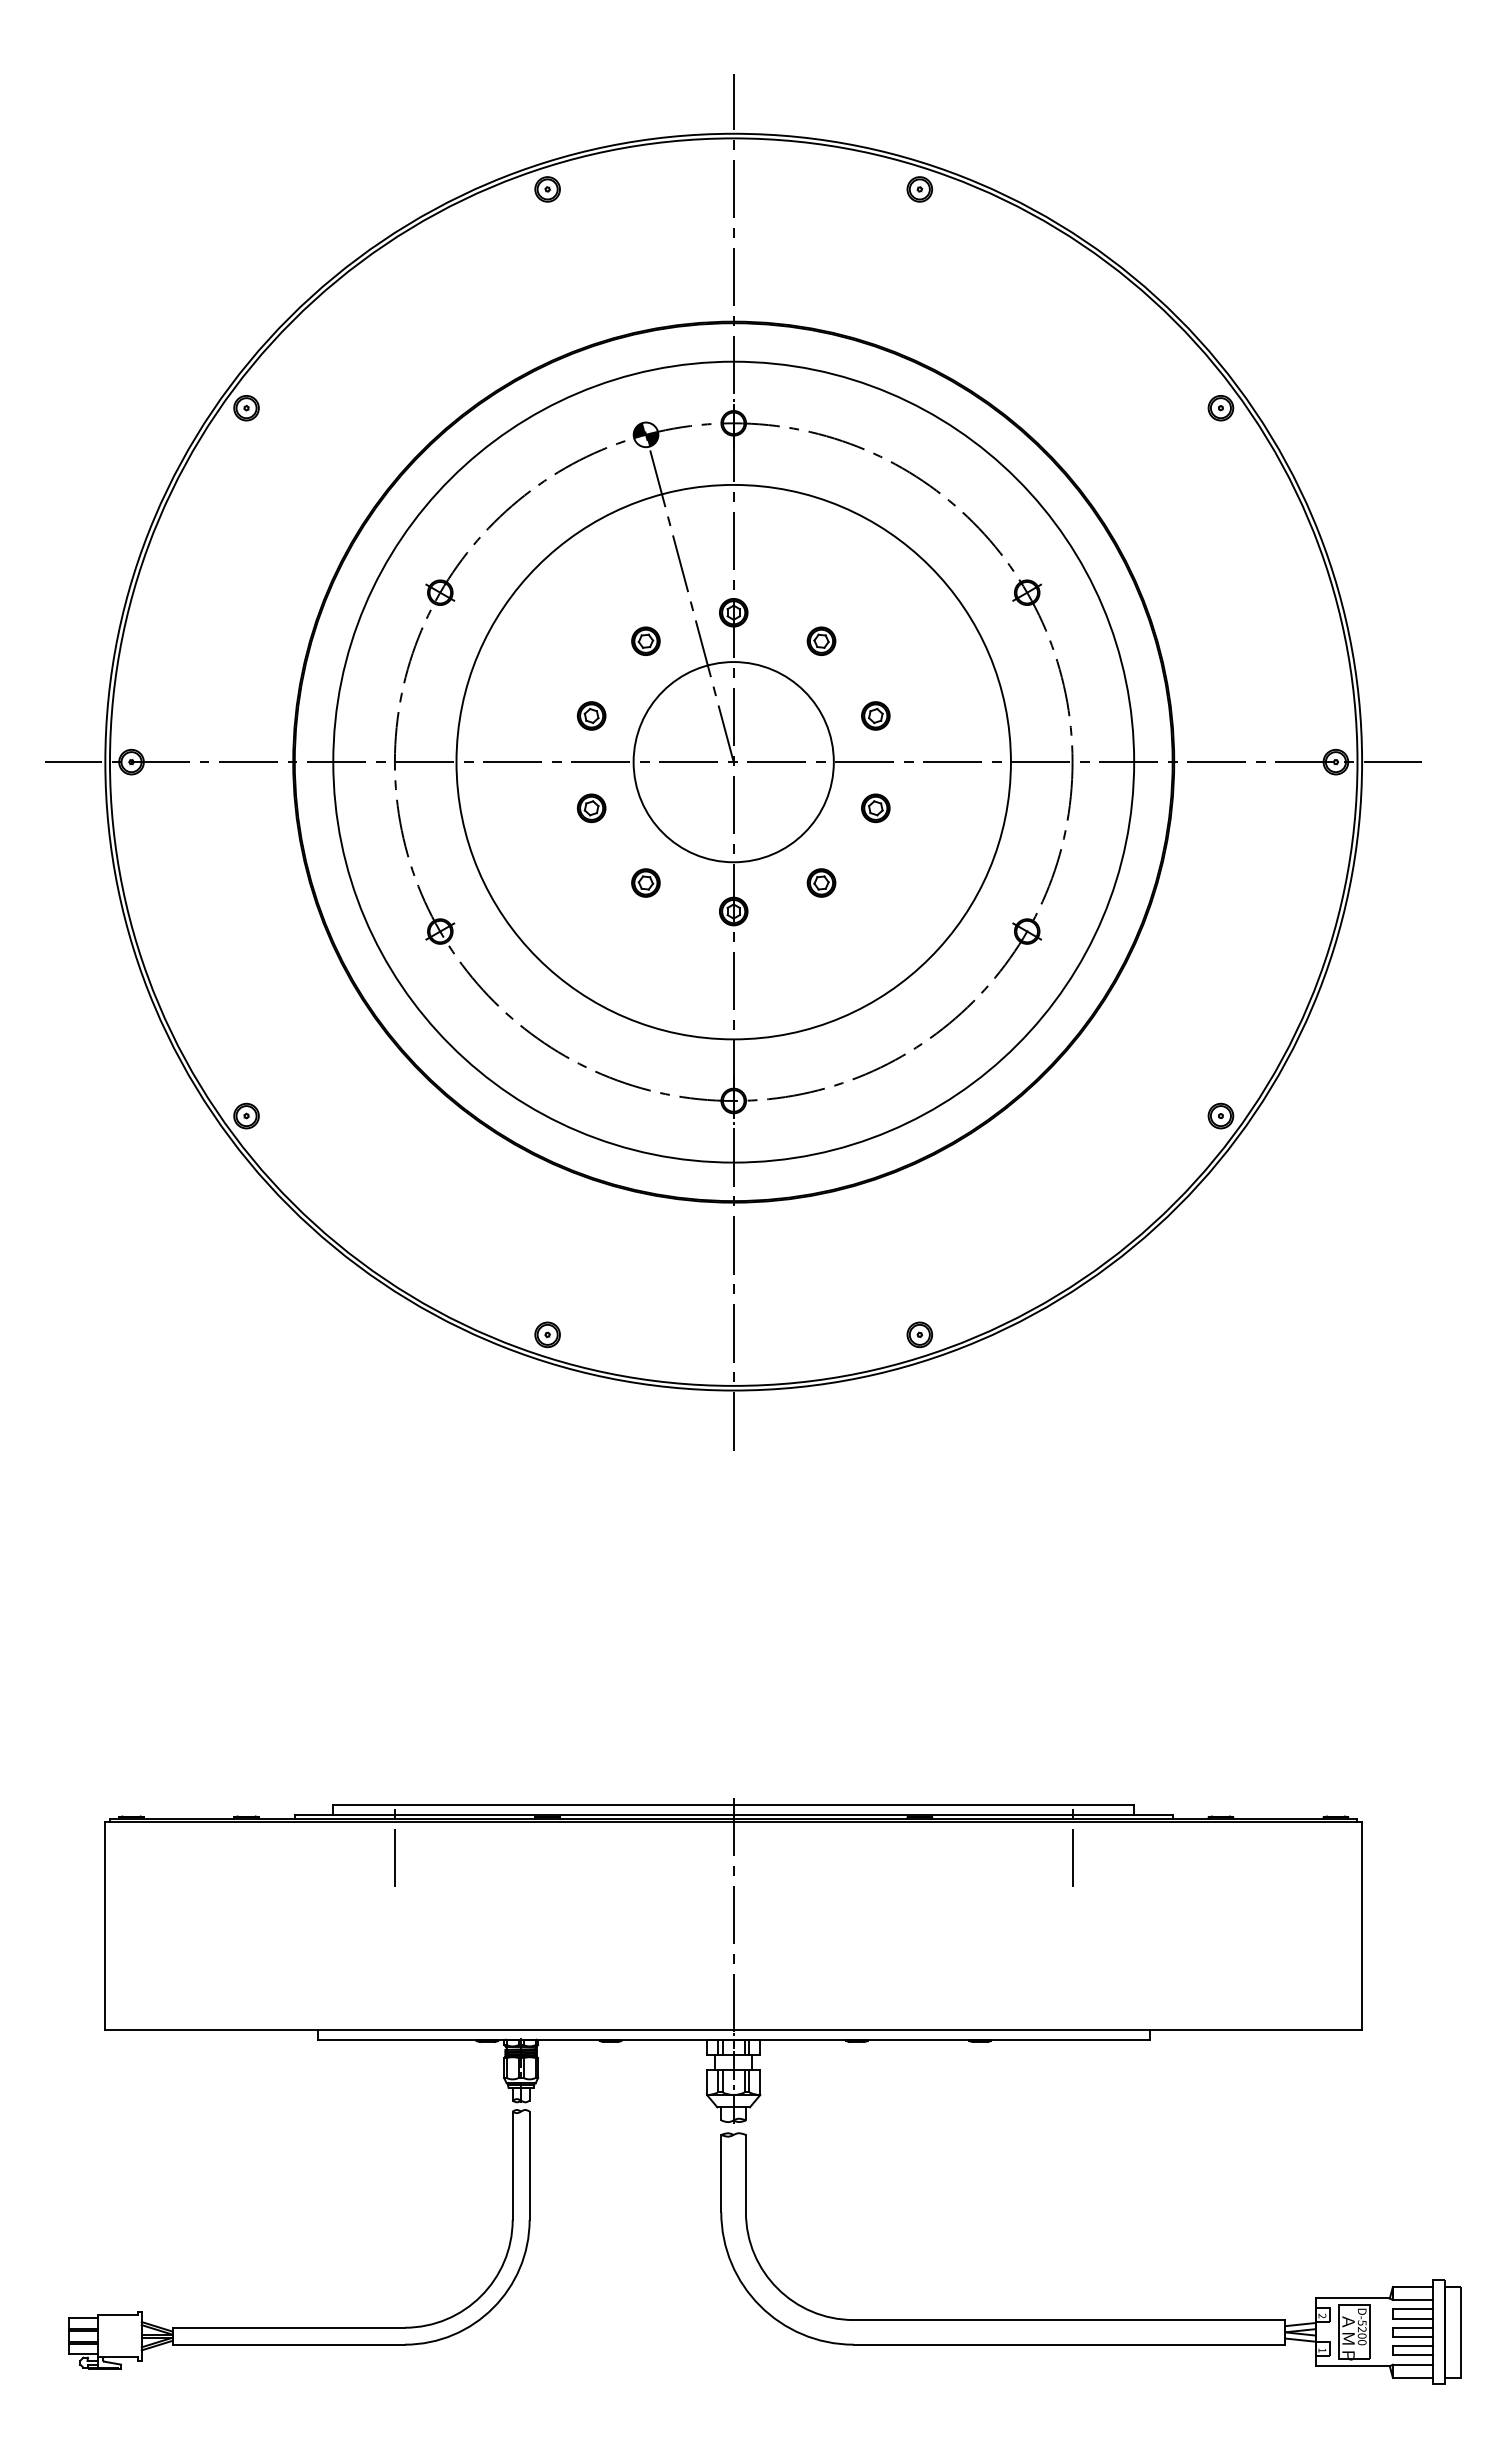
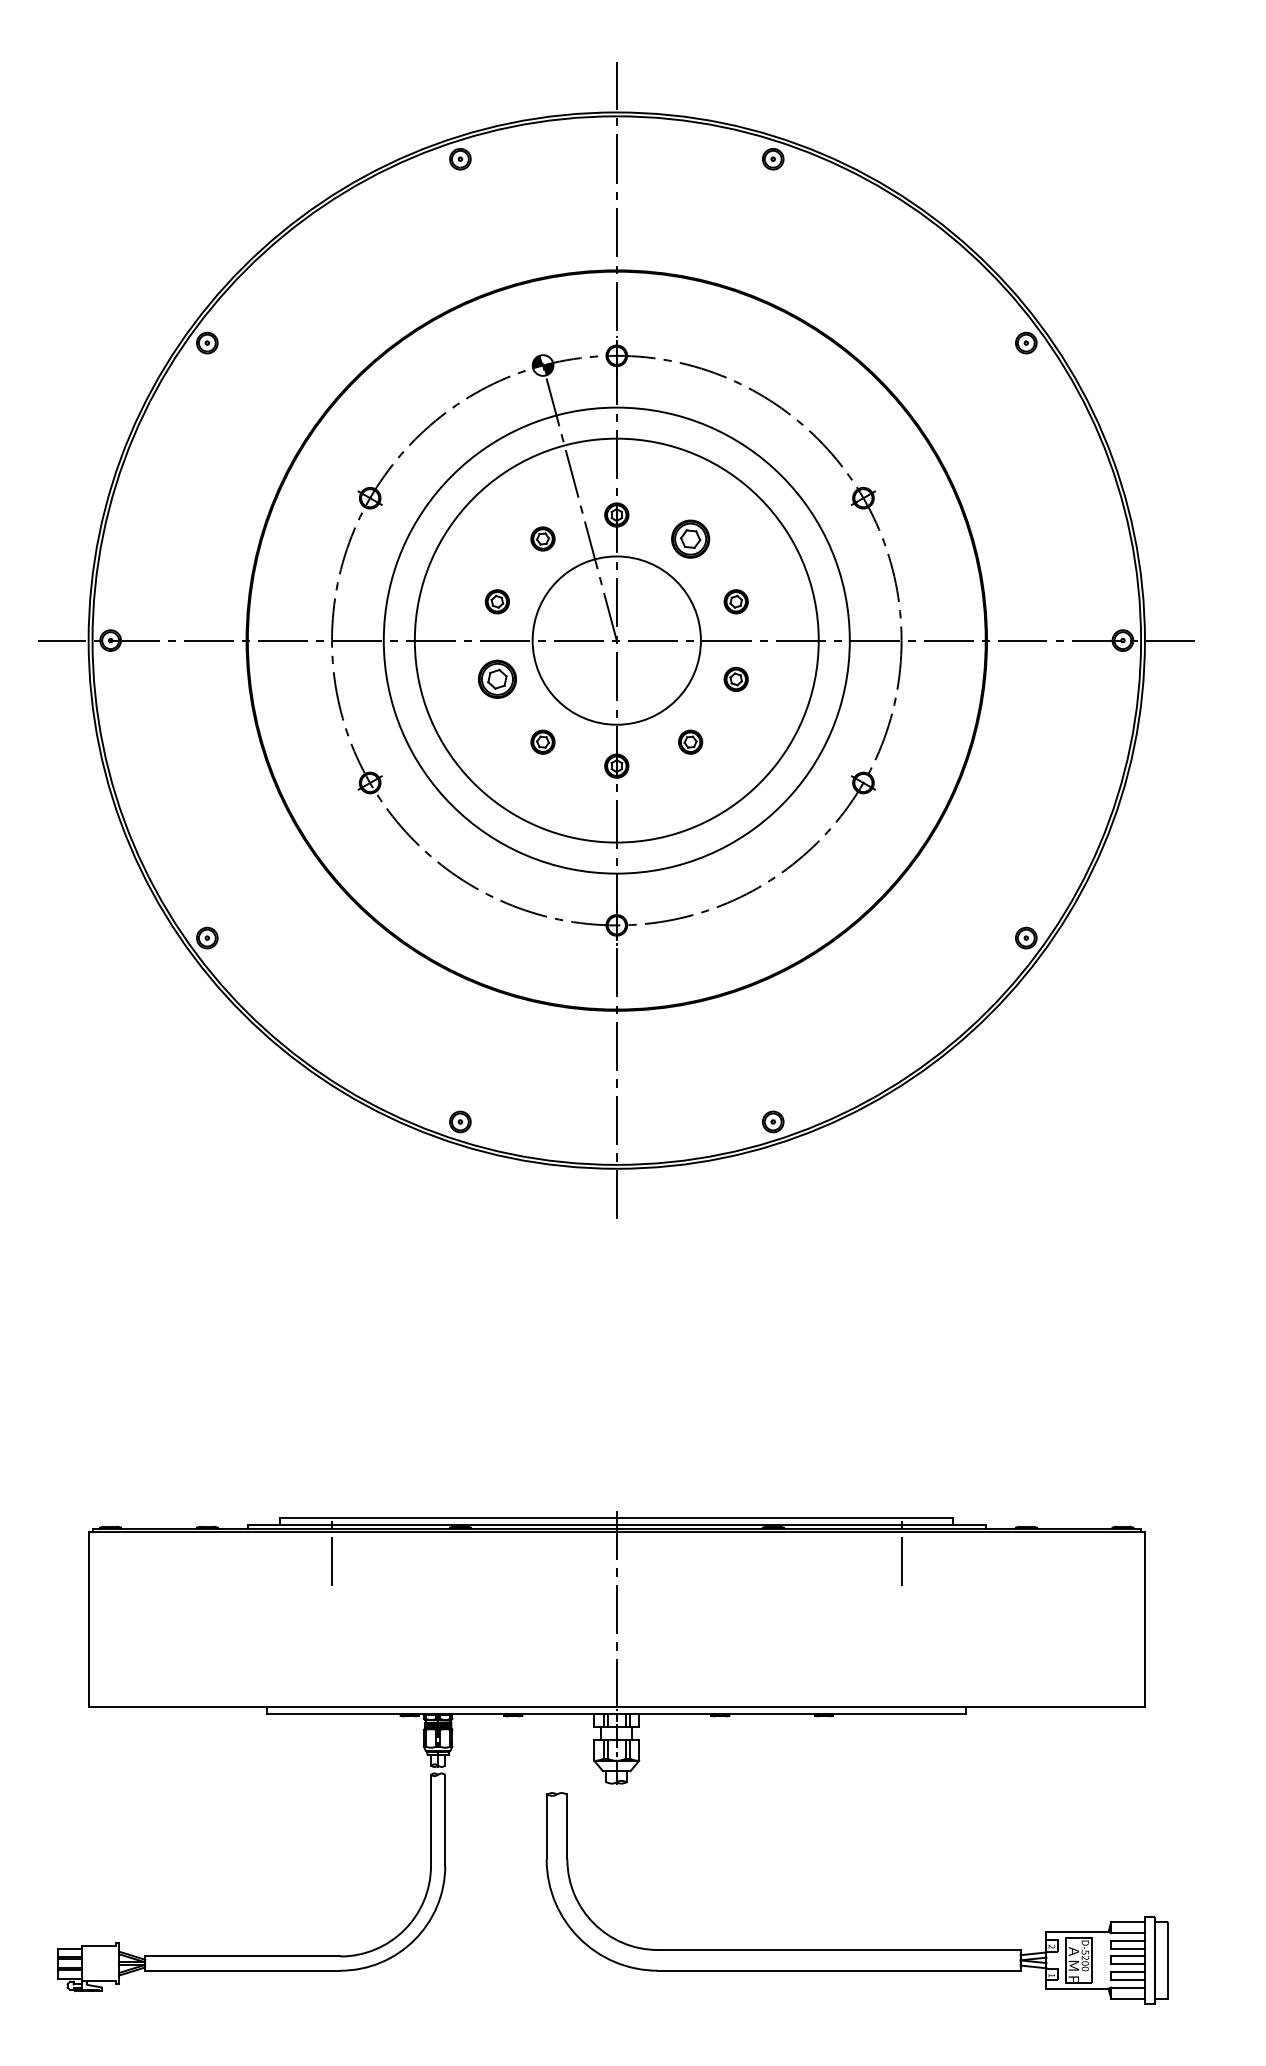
part: (821, 640) -> (690, 538), size x1.6
circle: (733, 761) -> (616, 640), size x0.6
part: (591, 808) -> (497, 679), size x1.6
part: (1090, 2319) -> (856, 1949), moved

